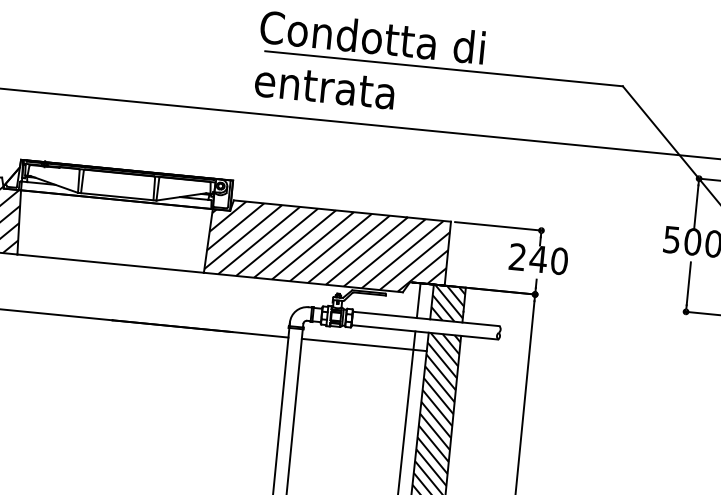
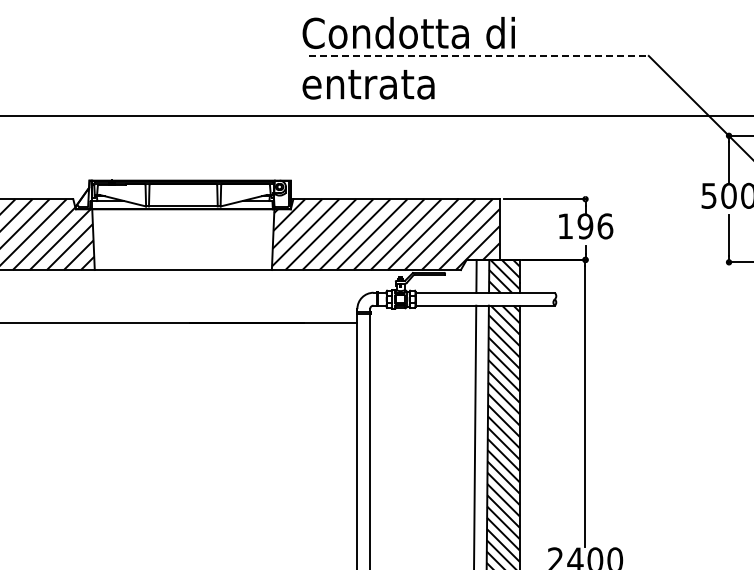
line: (443, 68) -> (478, 55), solid -> dashed
text: (538, 259) -> (585, 226), 240 -> 196
line: (364, 345) -> (429, 323), removed

